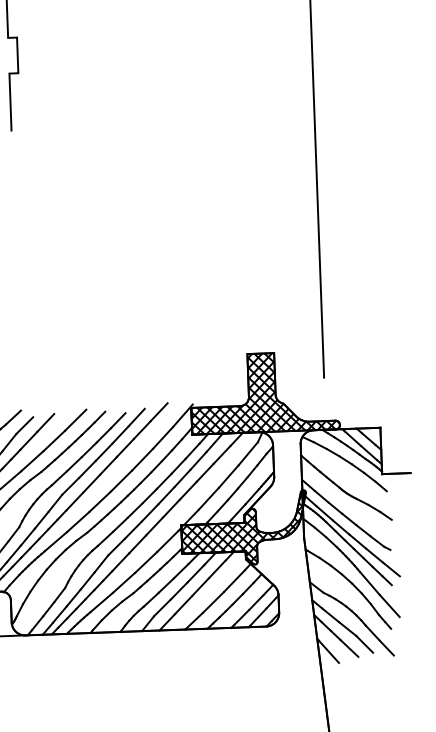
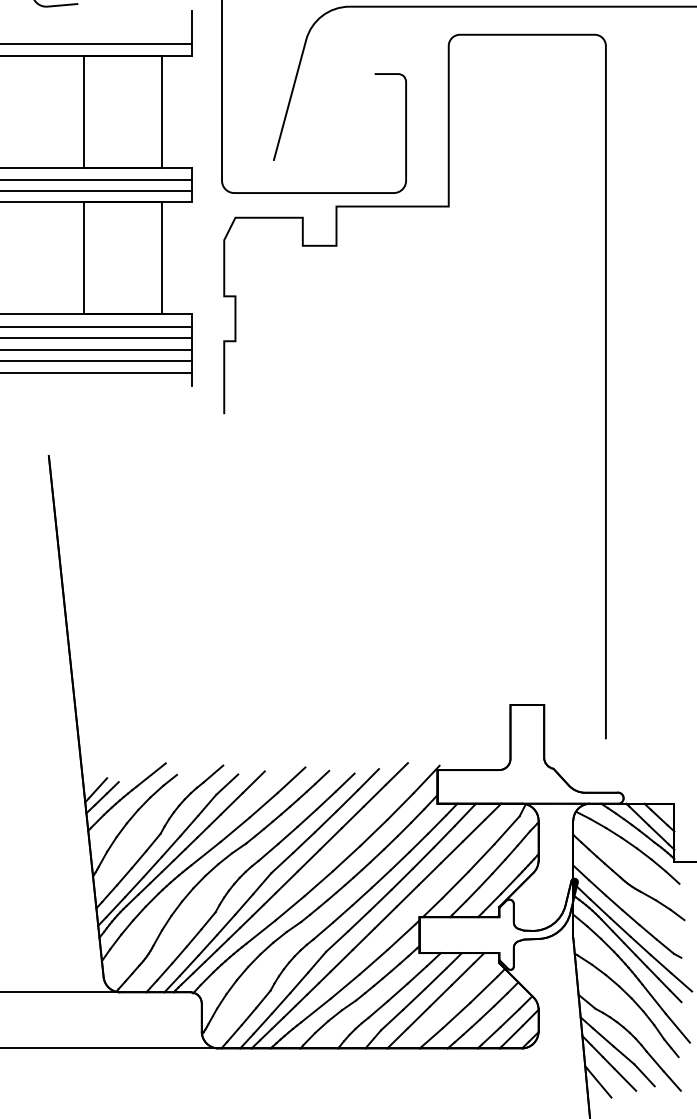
hatch: (264, 392) -> (530, 753), removed
hatch: (242, 529) -> (496, 925), removed

